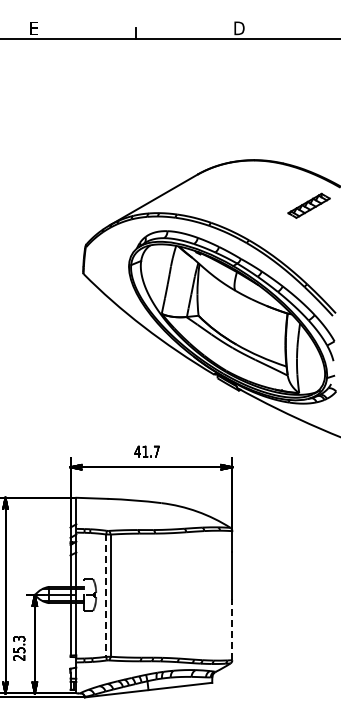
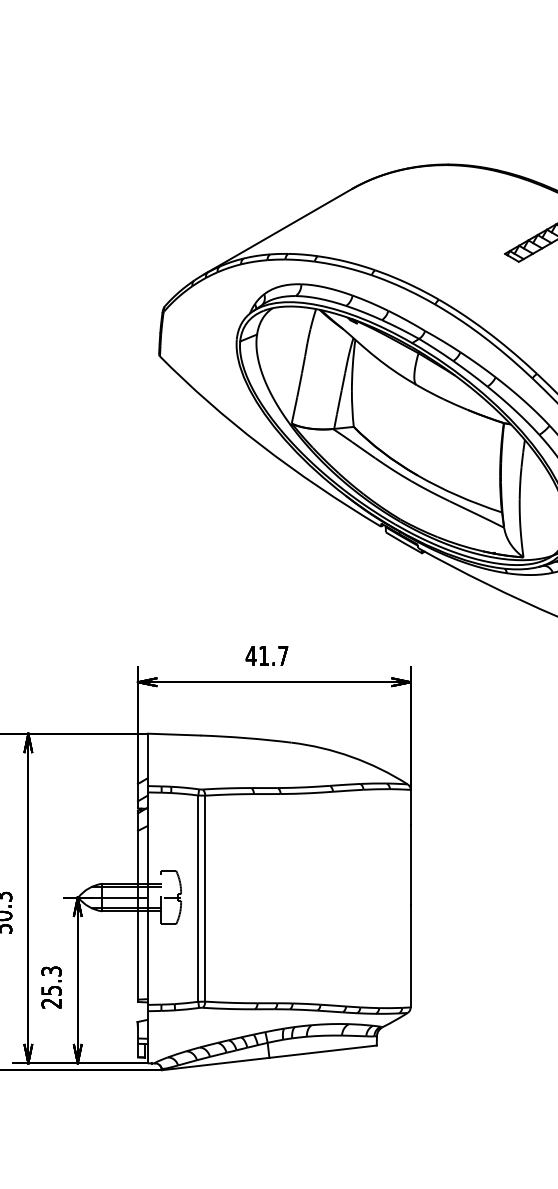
line: (106, 596) -> (198, 900), dashed -> solid
line: (232, 629) -> (410, 955), dashed -> solid

